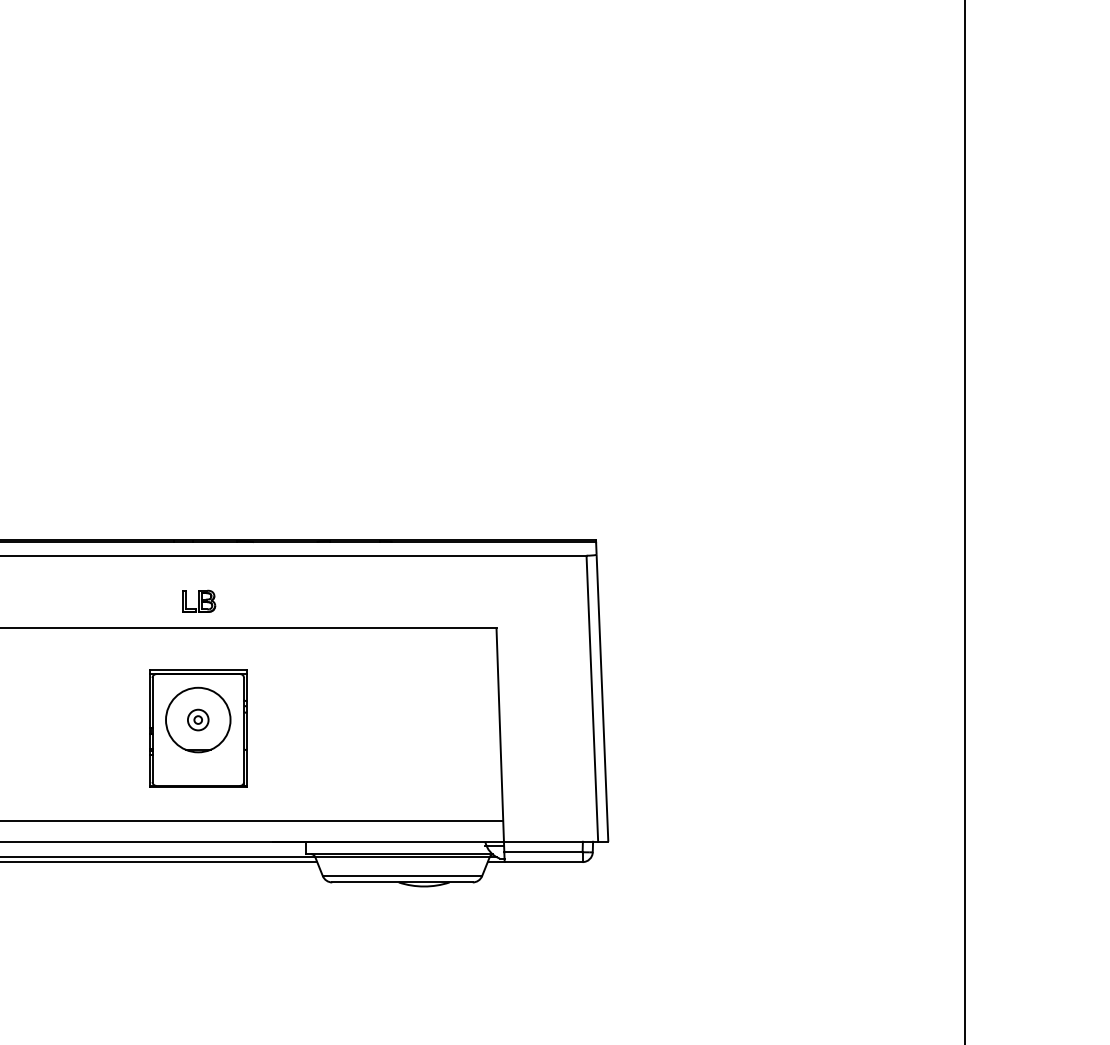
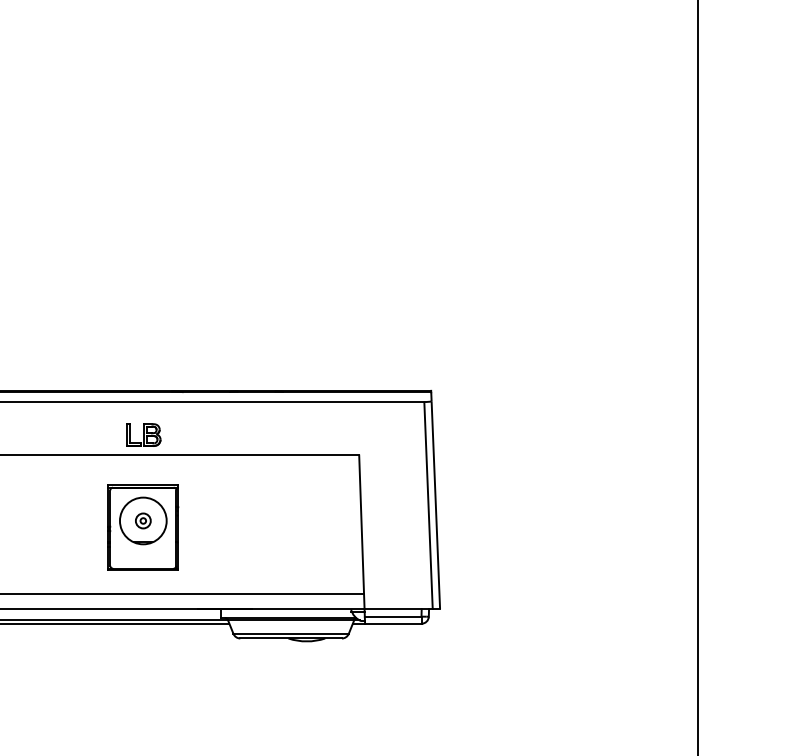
part: (198, 600) -> (143, 434), size x1.43

